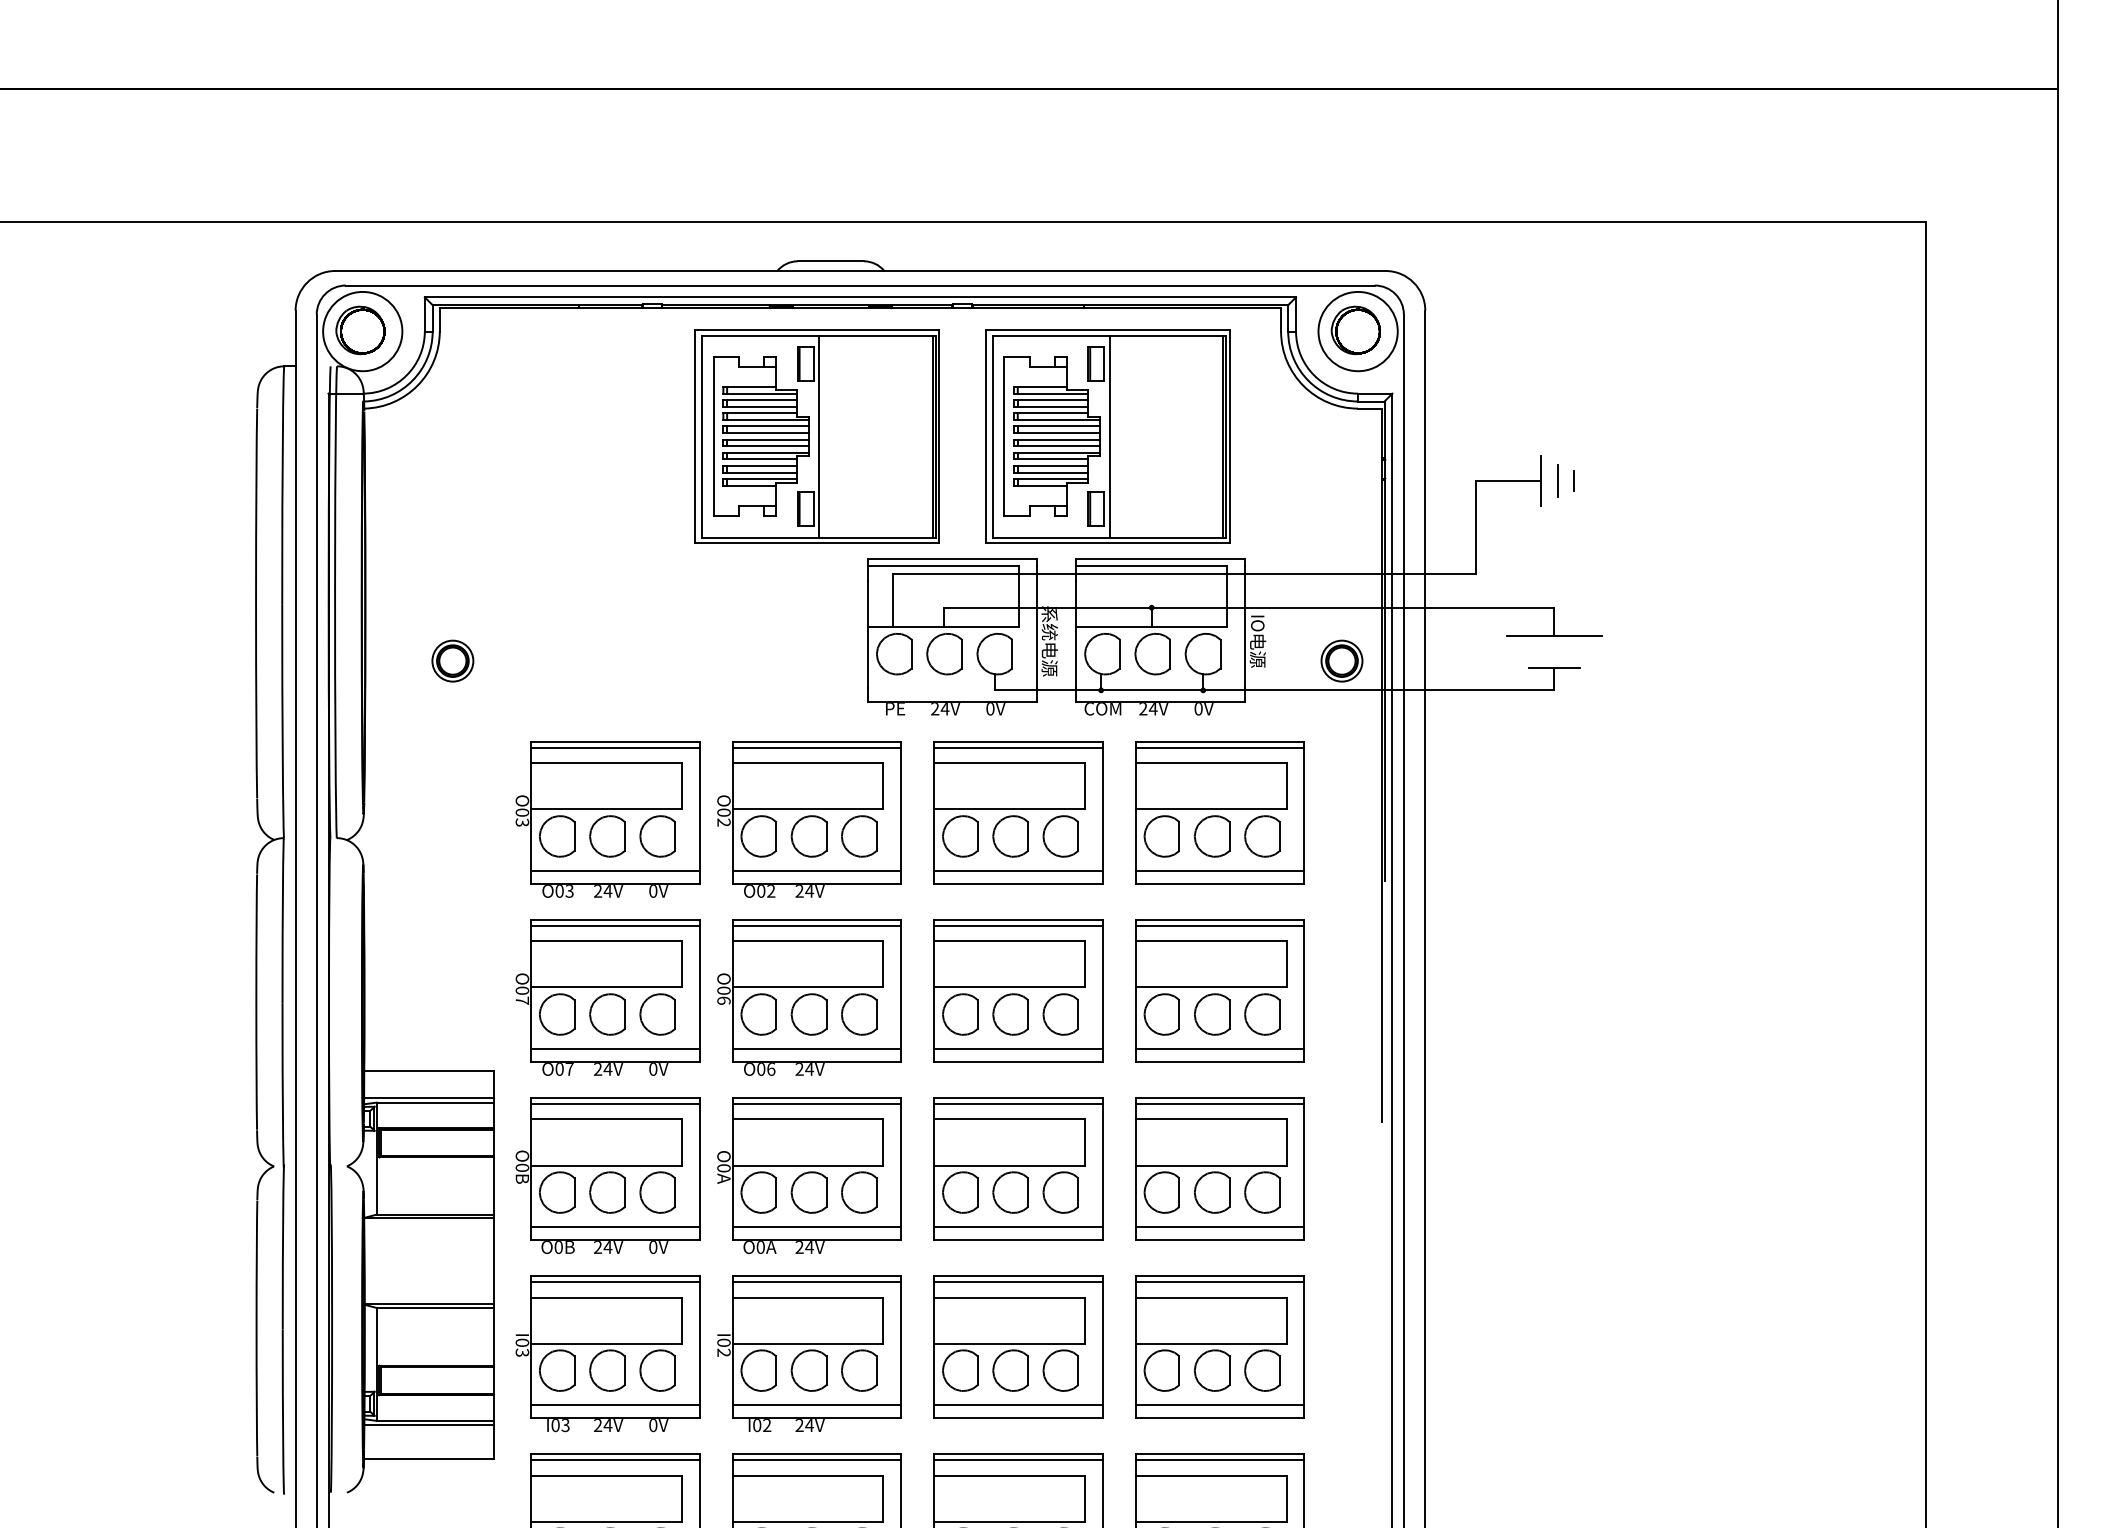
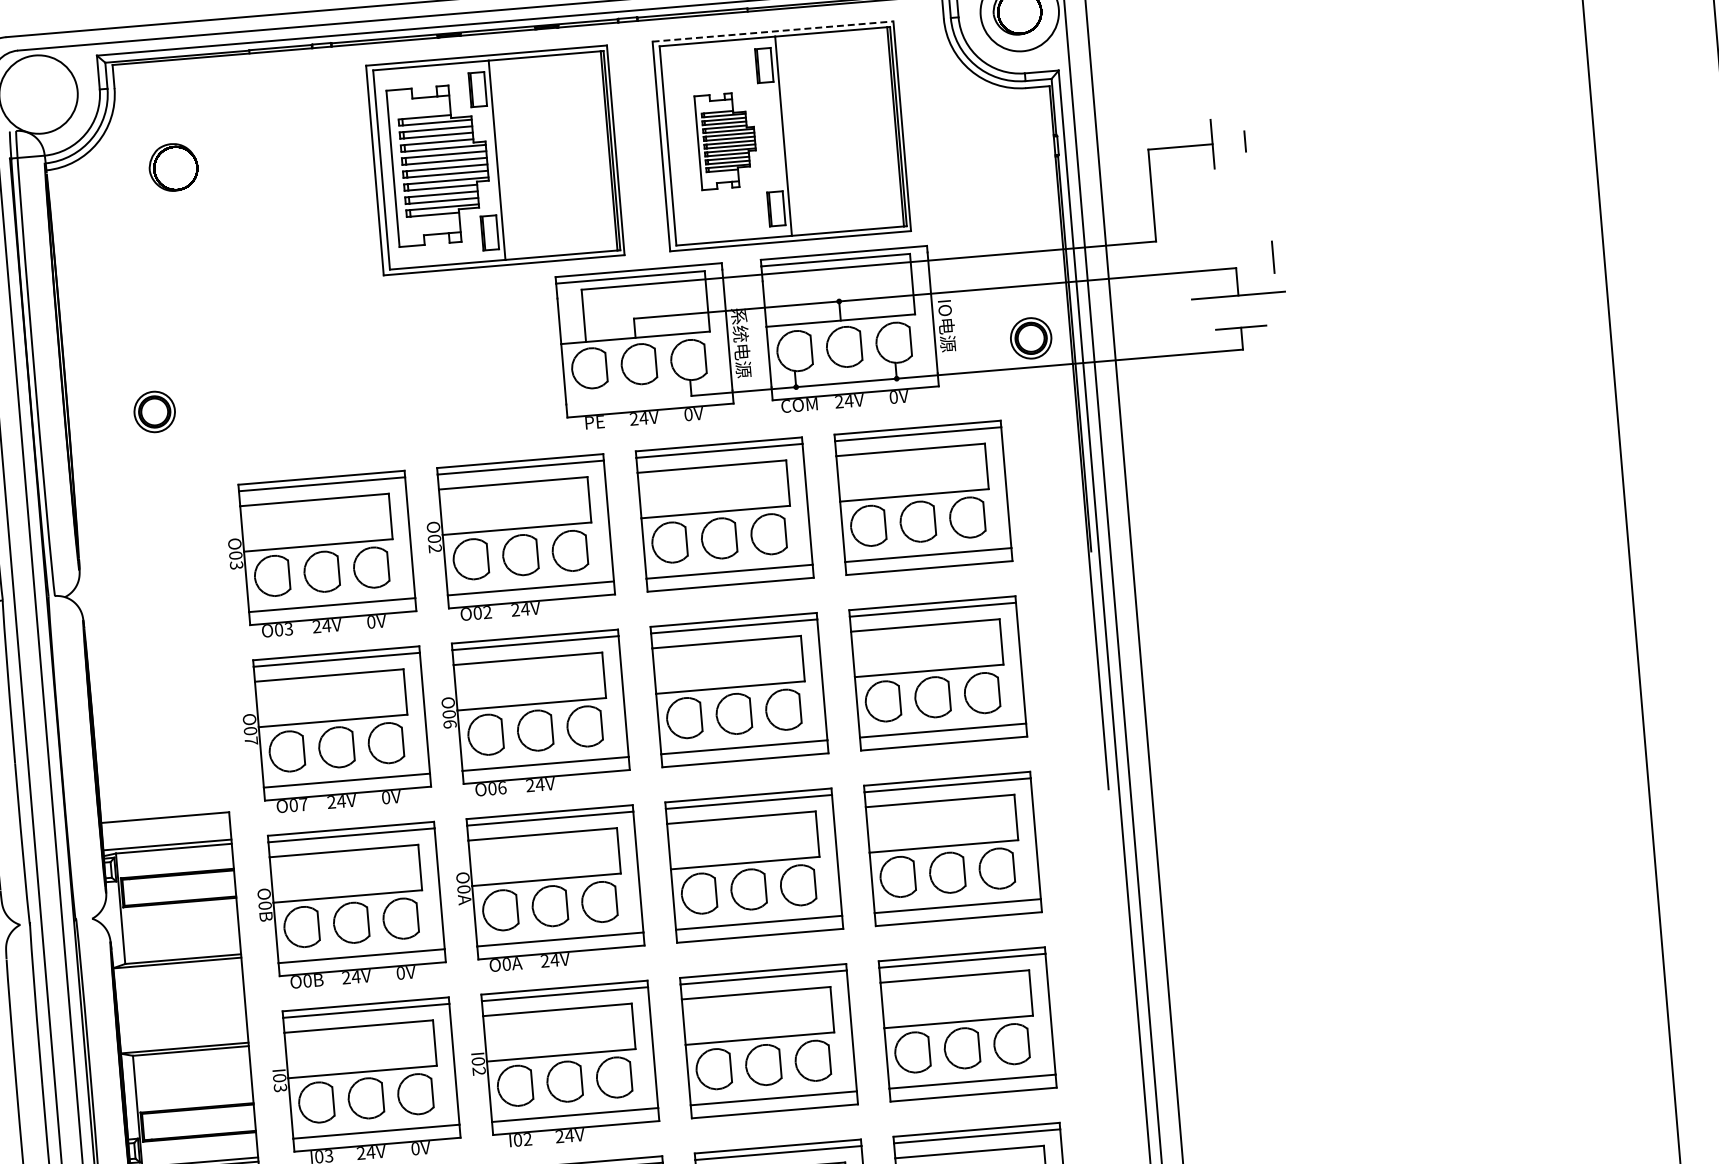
part: (360, 330) -> (173, 167), moved
line: (1108, 330) -> (773, 31), solid -> dashed
part: (1051, 436) -> (726, 140), size x0.6
line: (1557, 480) -> (1272, 256), moved

